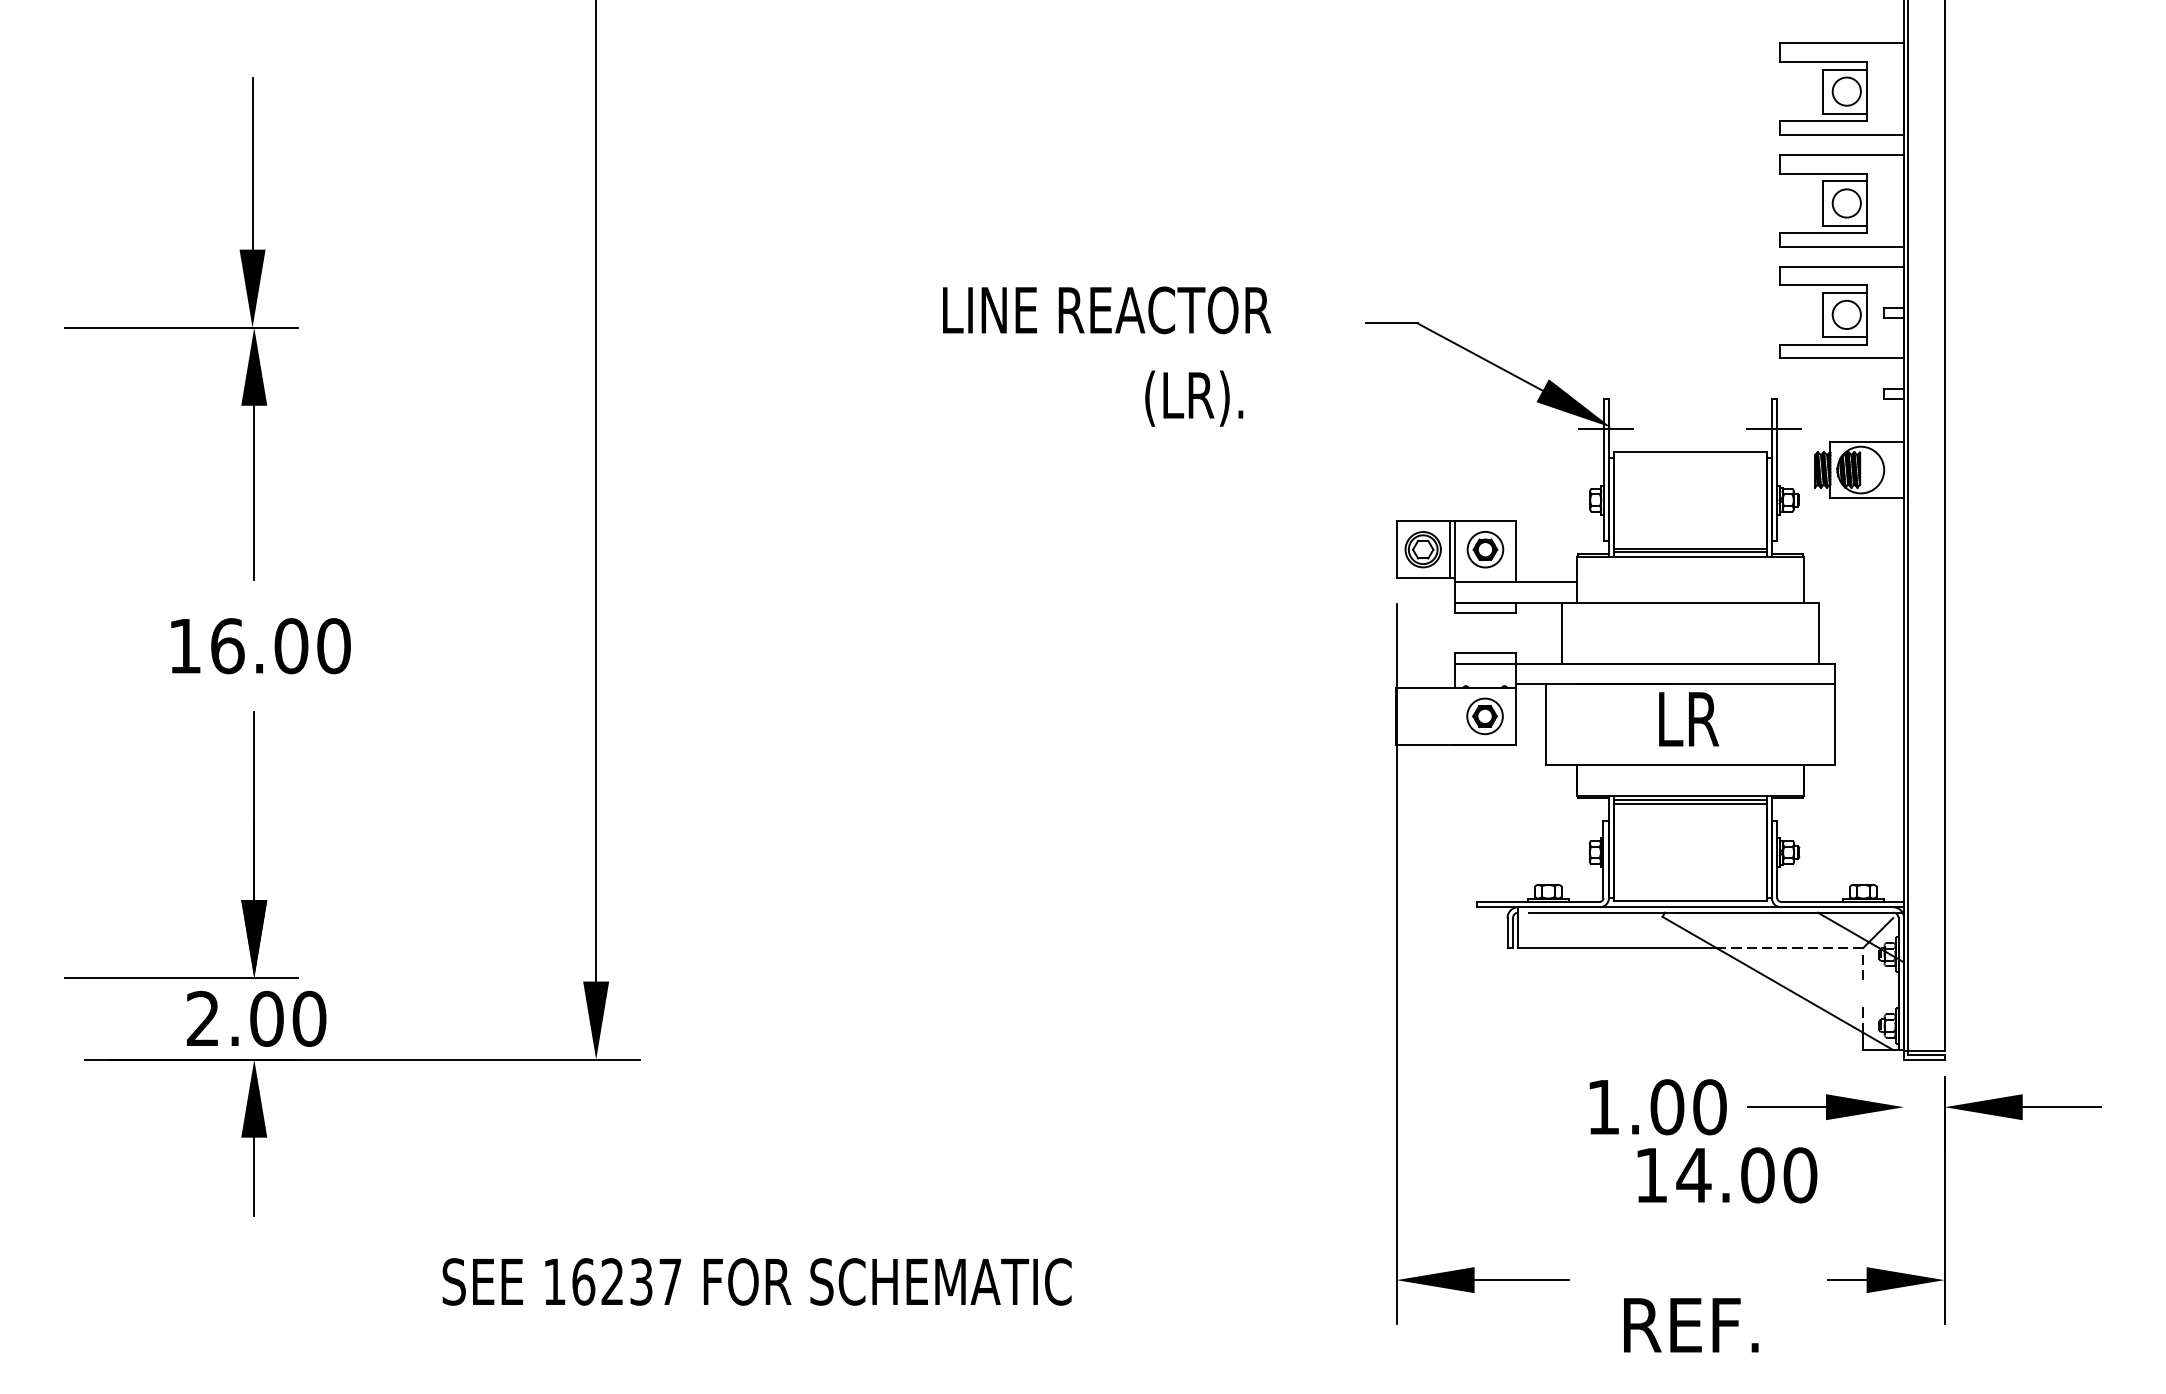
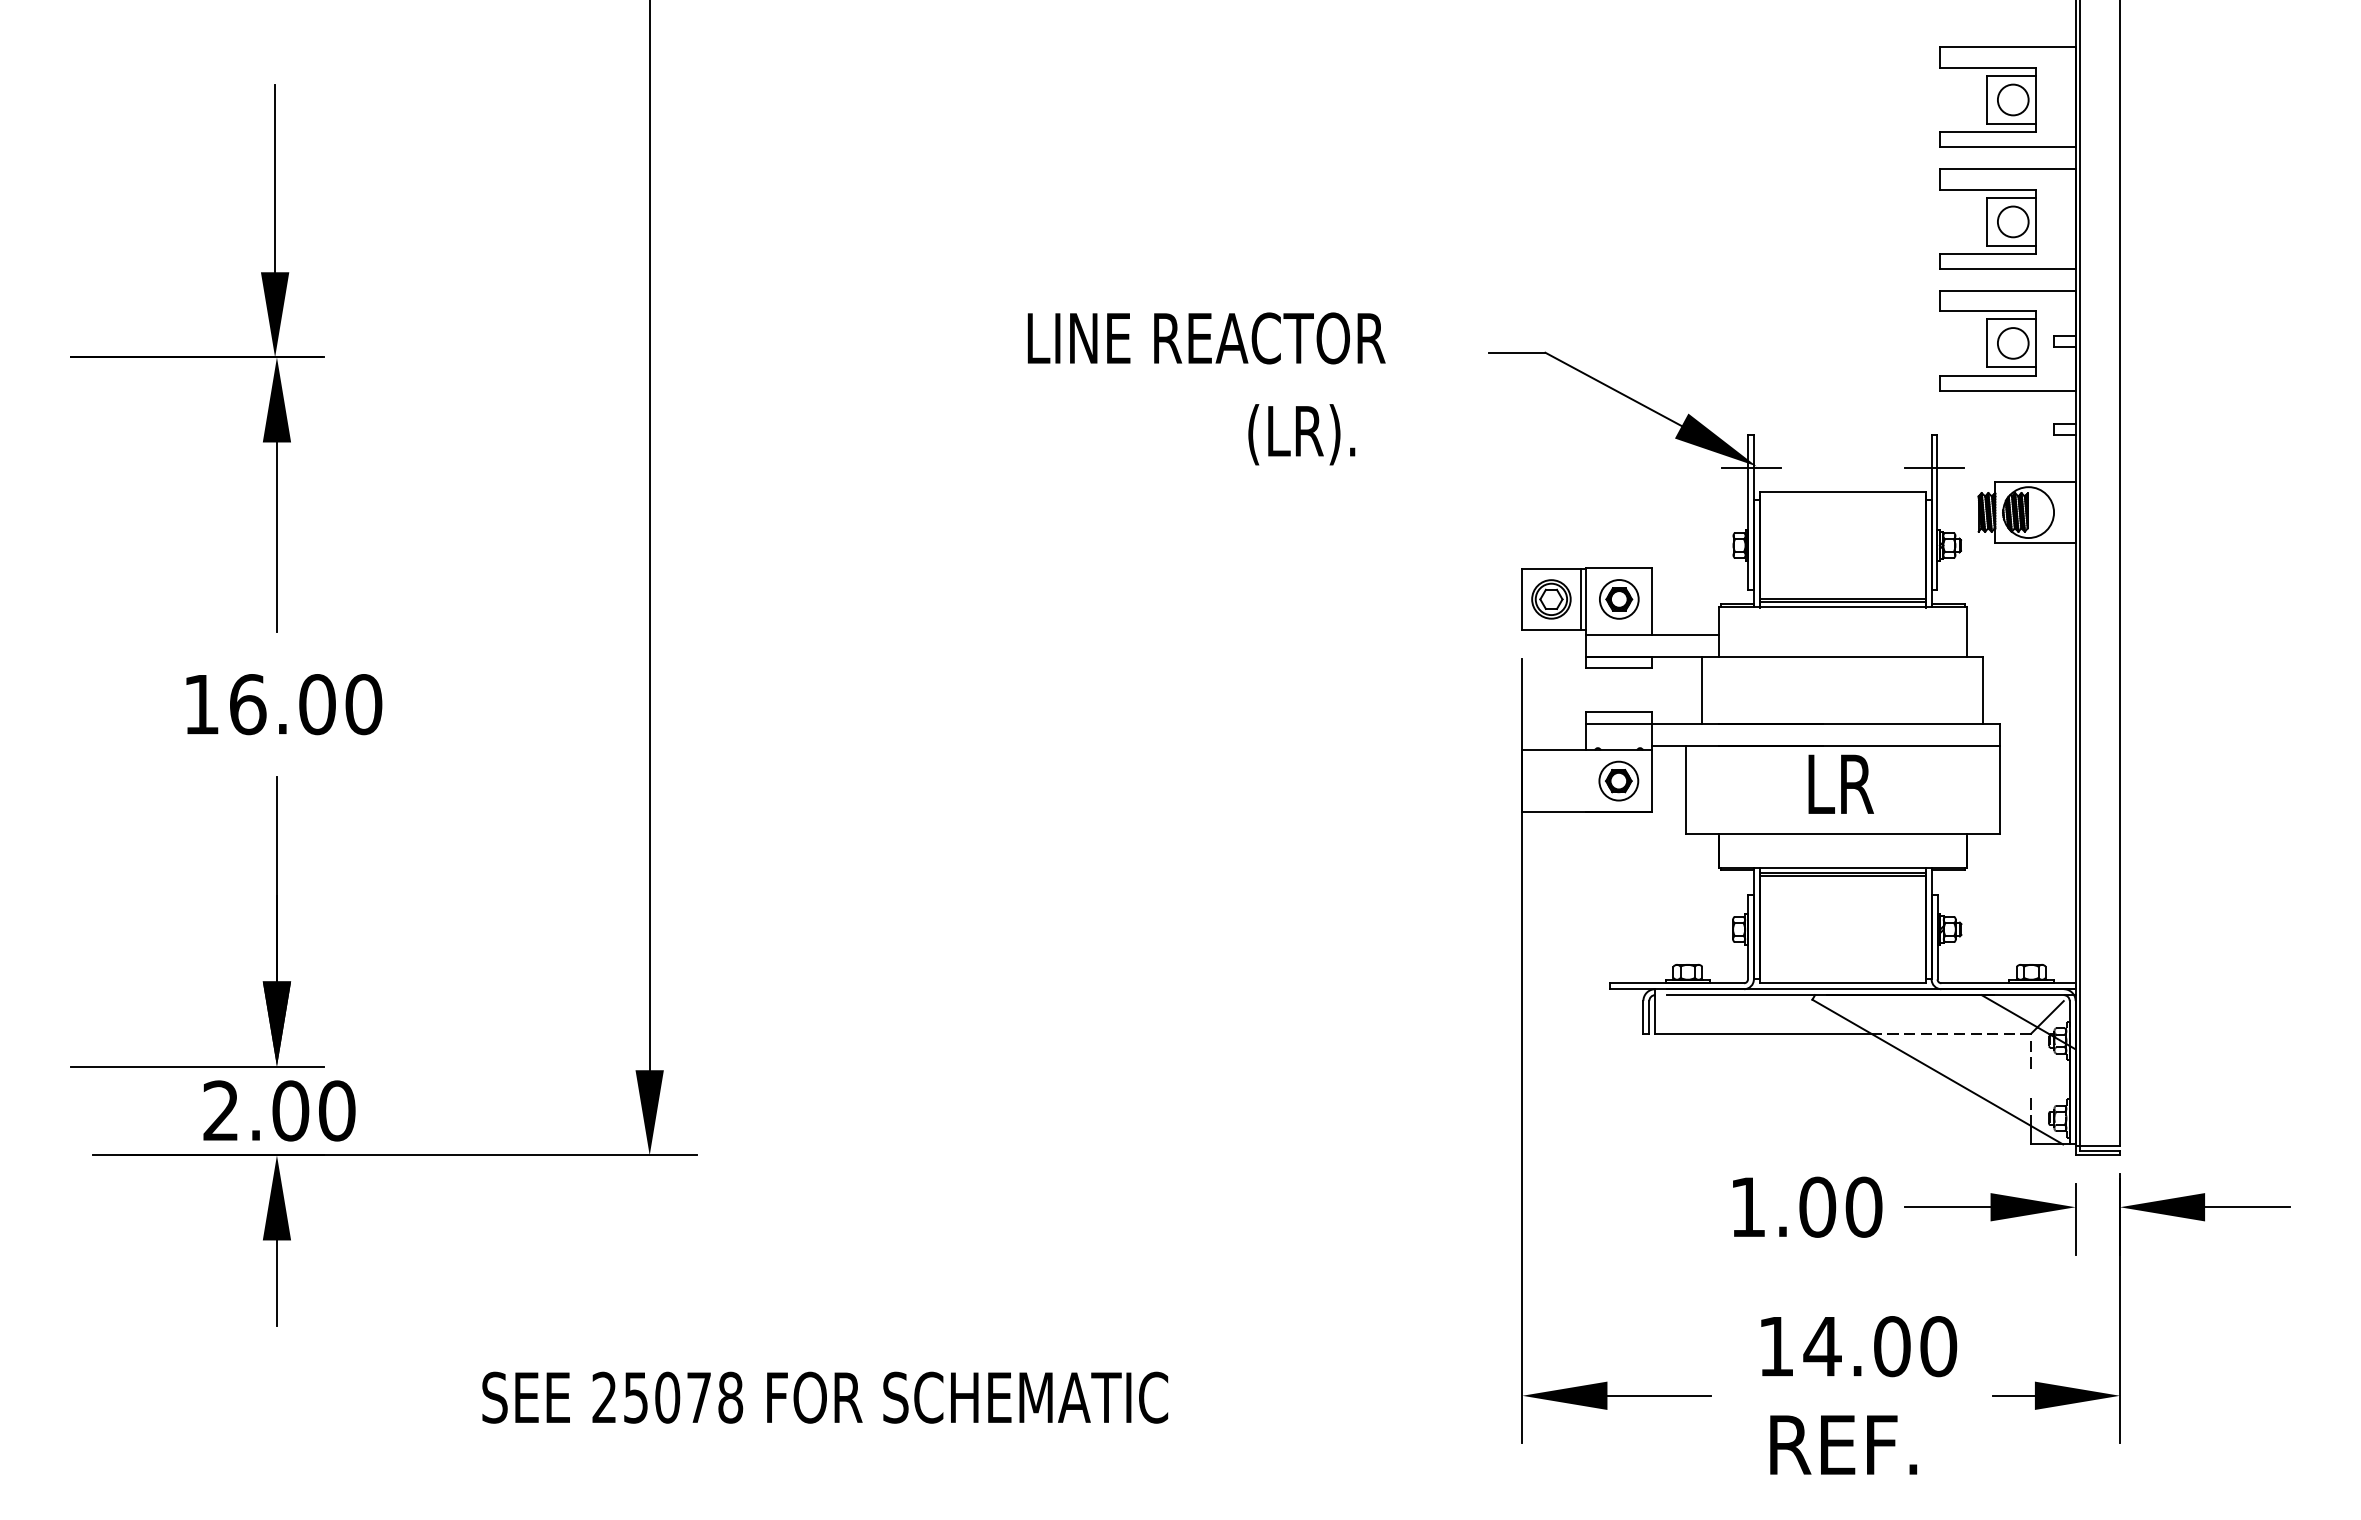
line: (1903, 1117) -> (2075, 1218), added
text: (1727, 1175) -> (1859, 1346), moved
text: (612, 1281) -> (667, 1397), 16237 -> 25078

